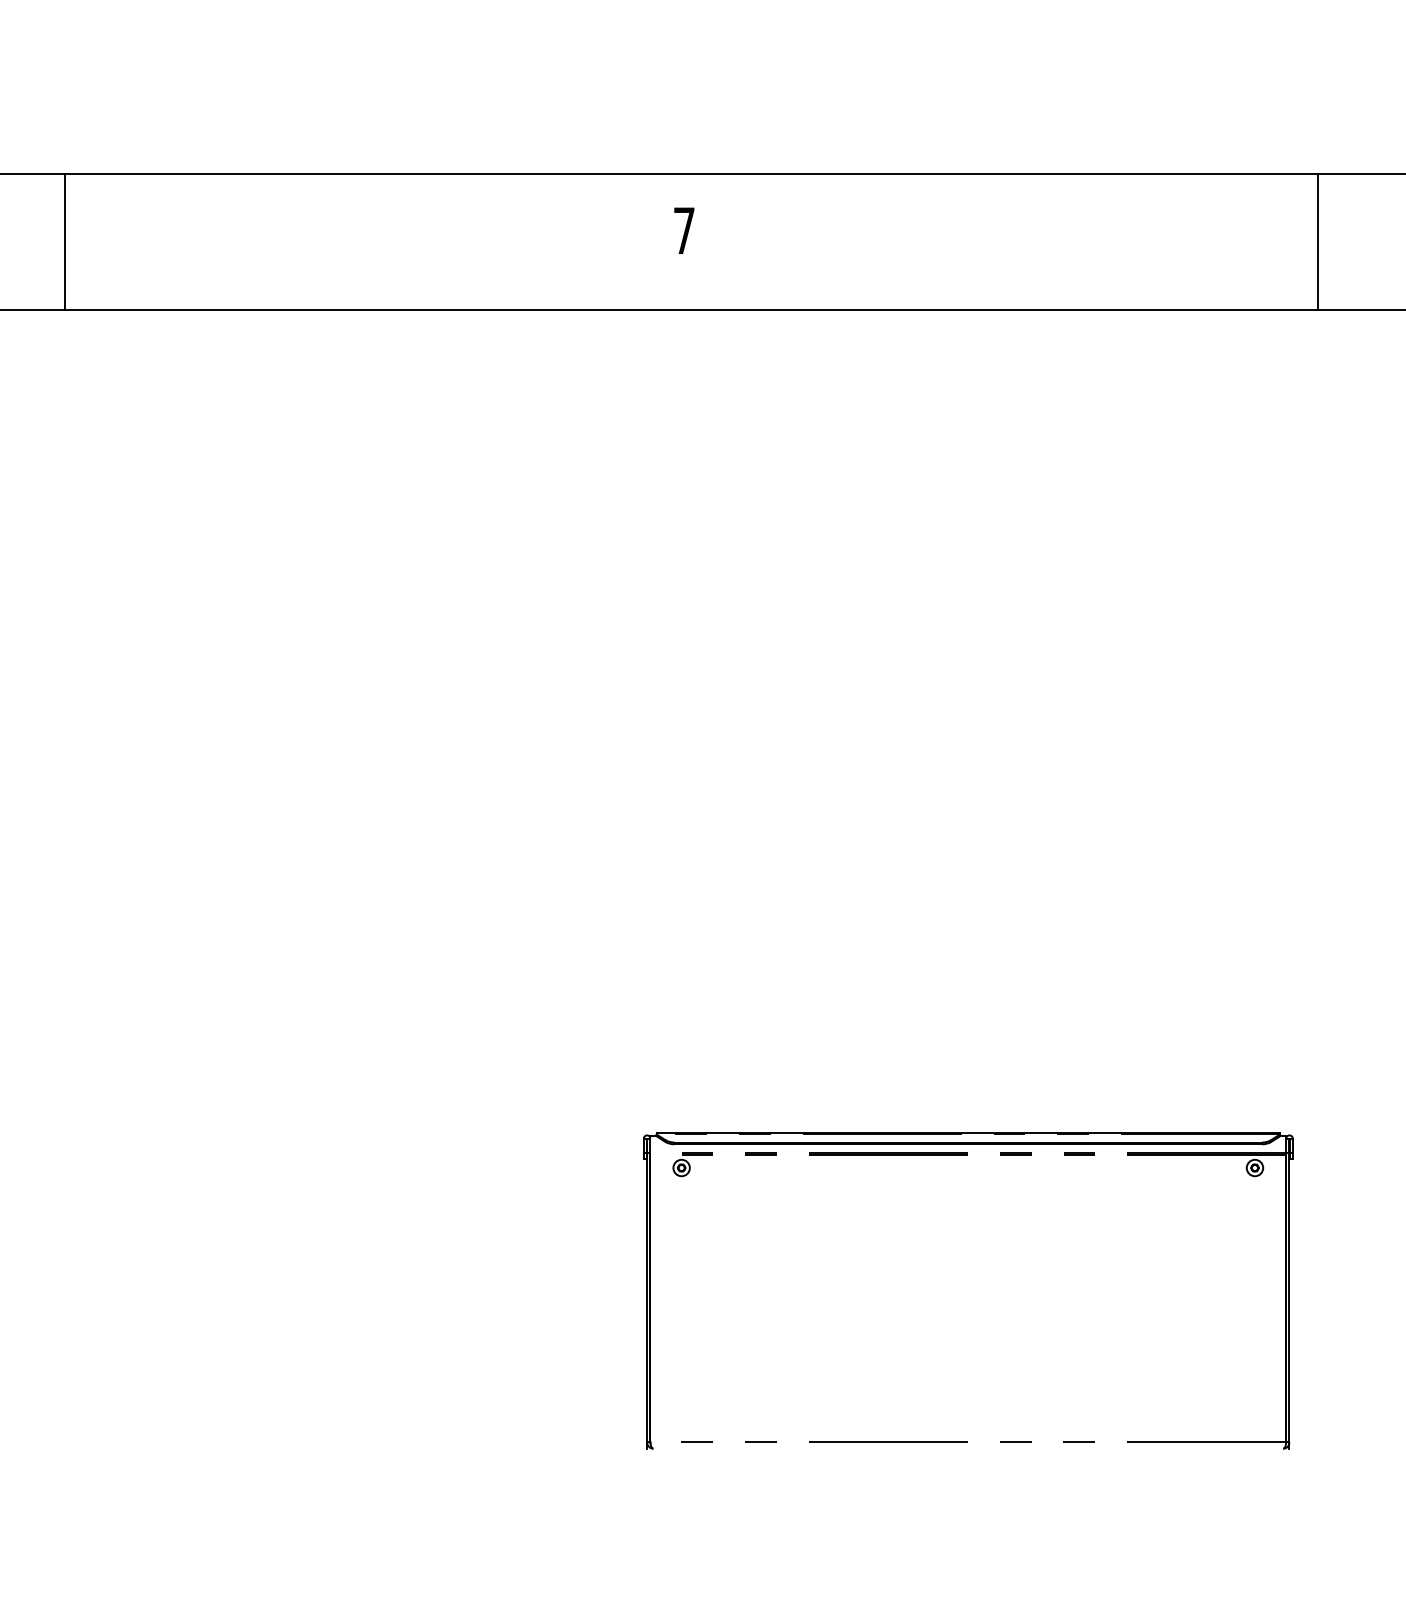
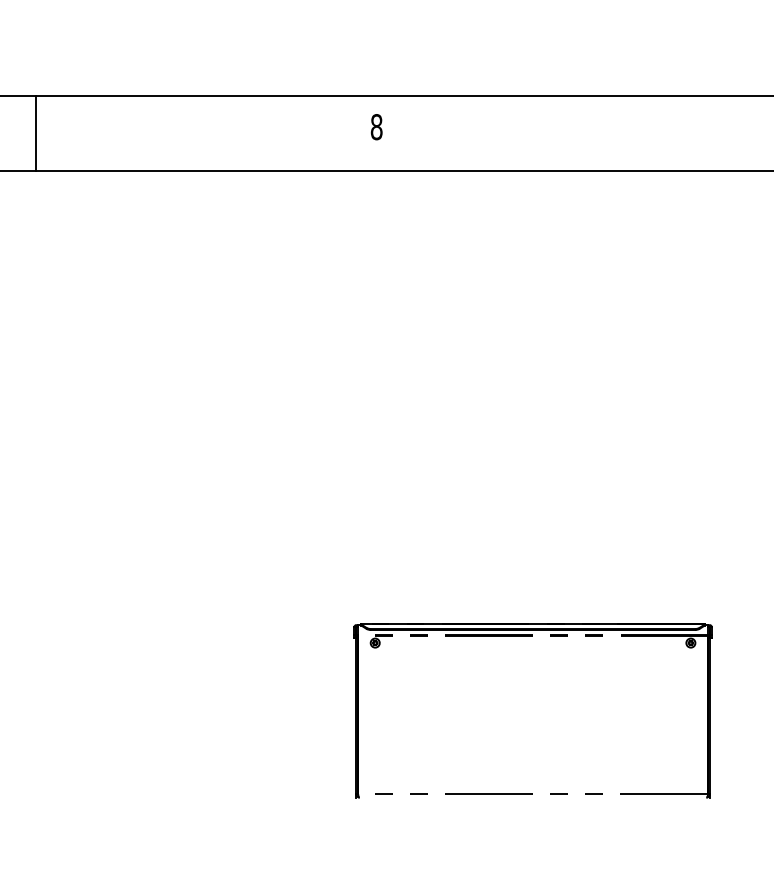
text: (683, 231) -> (376, 127), 7 -> 8
line: (1317, 242) -> (725, 133), removed

